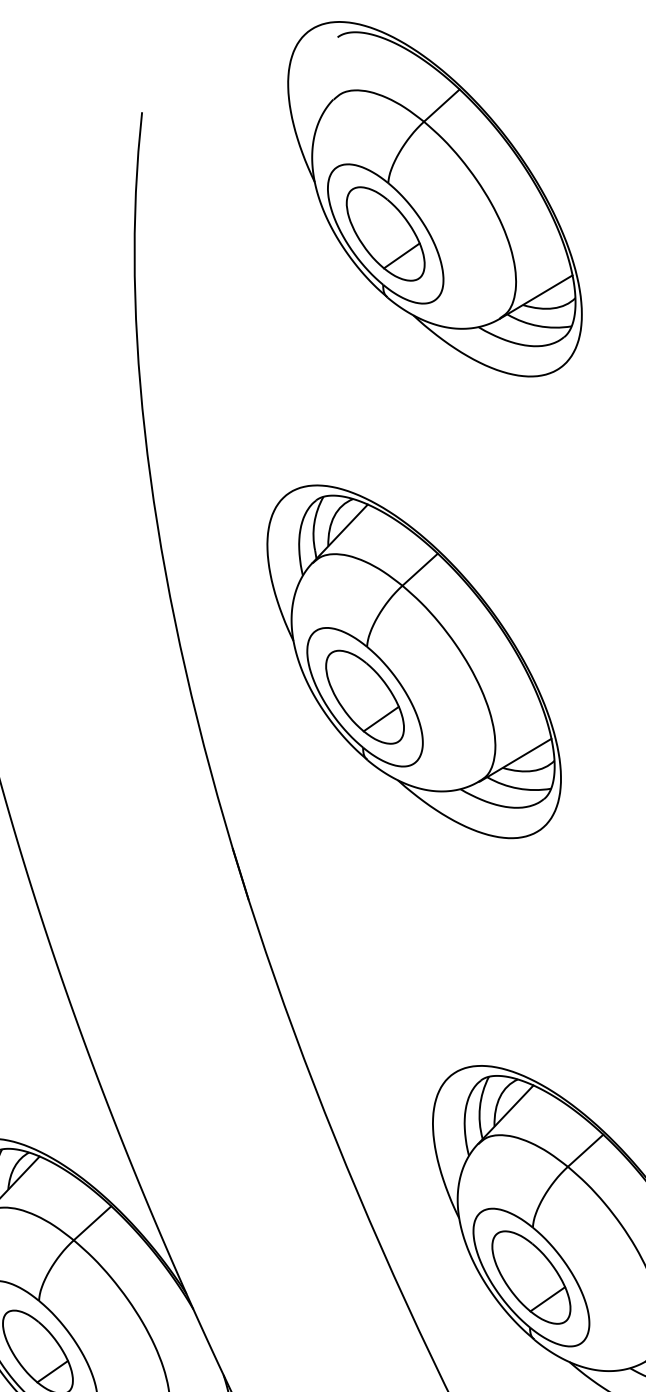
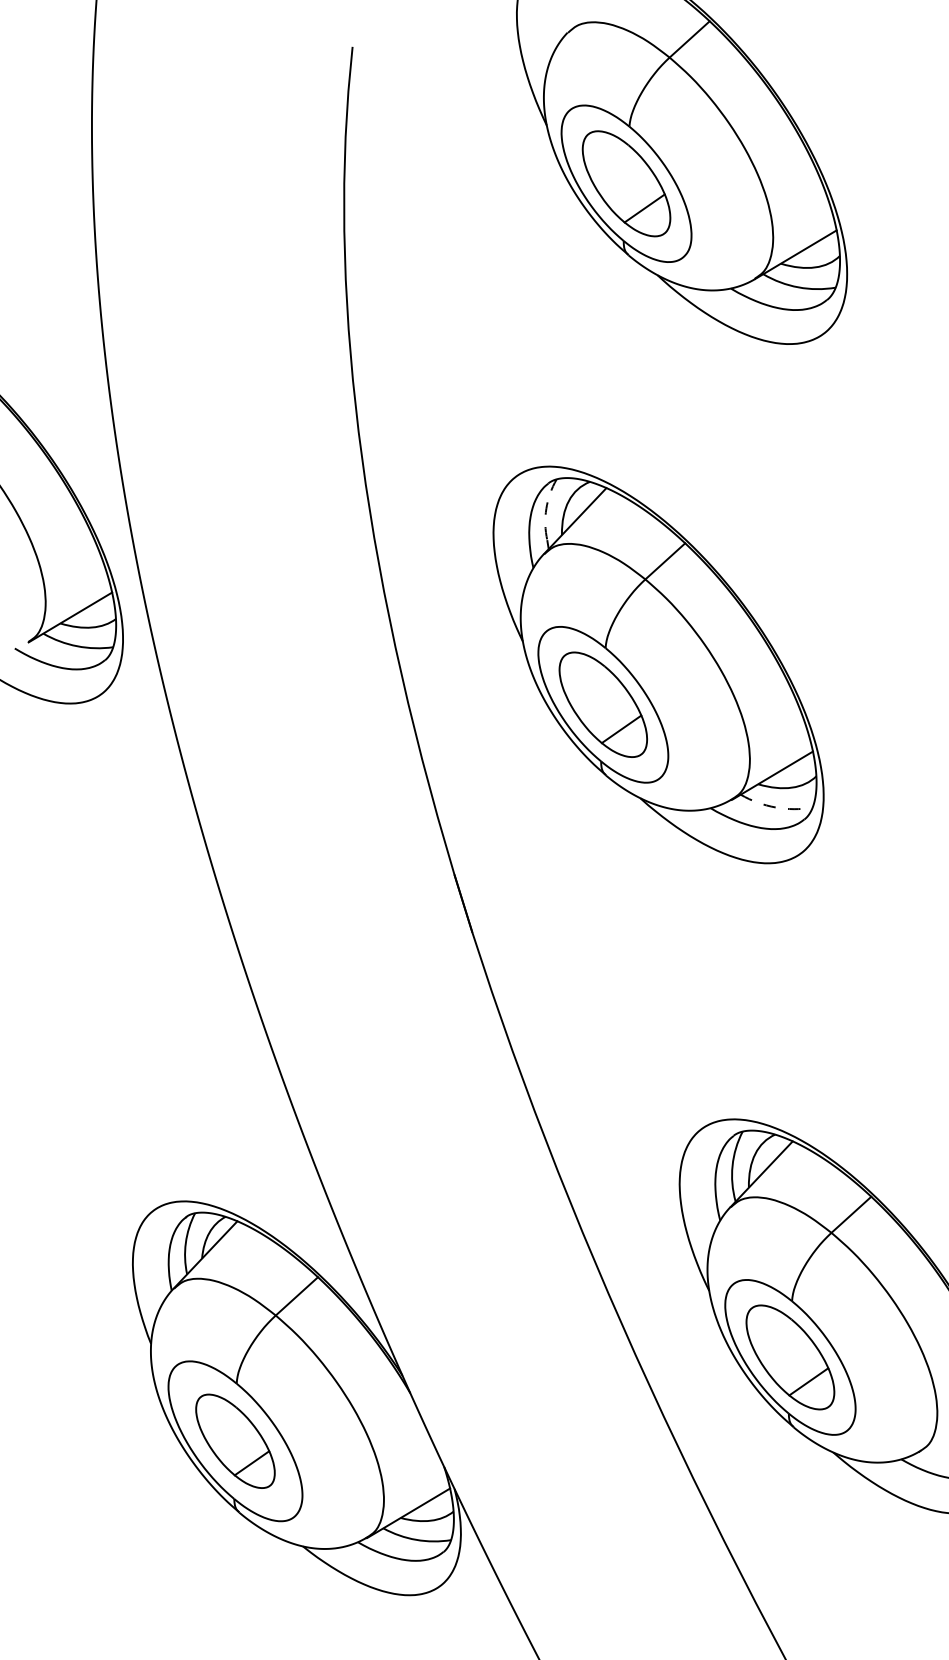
arc: (314, 522) -> (546, 508), solid -> dashed
arc: (518, 788) -> (775, 807), solid -> dashed

